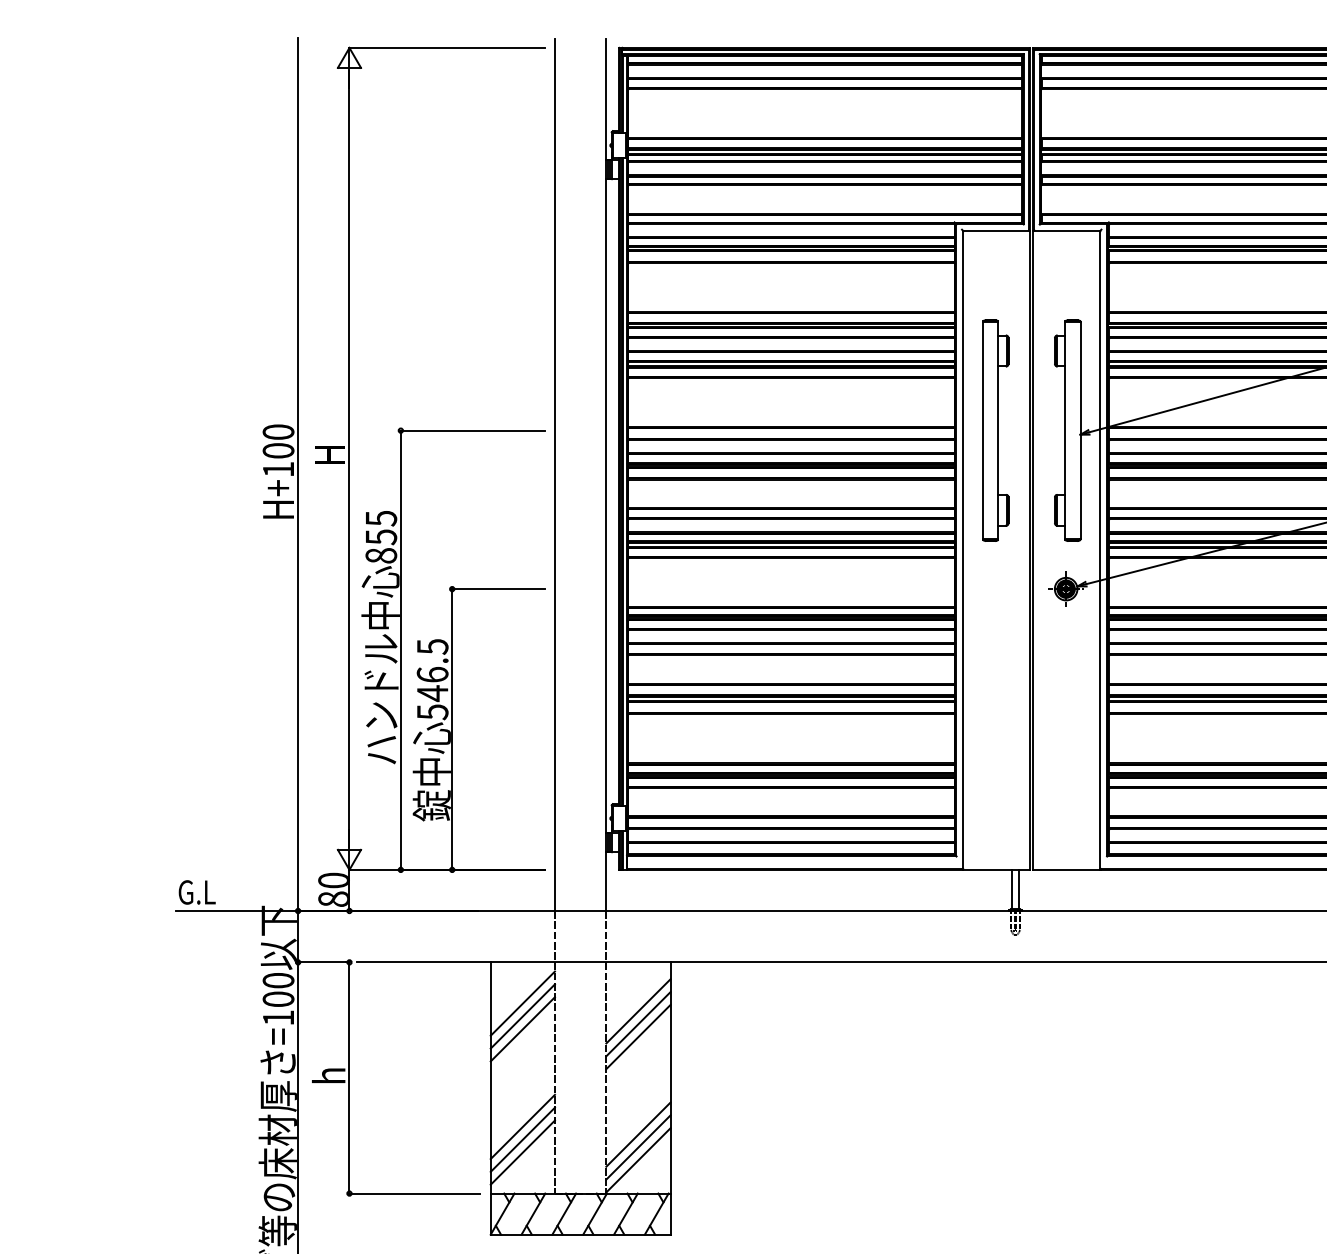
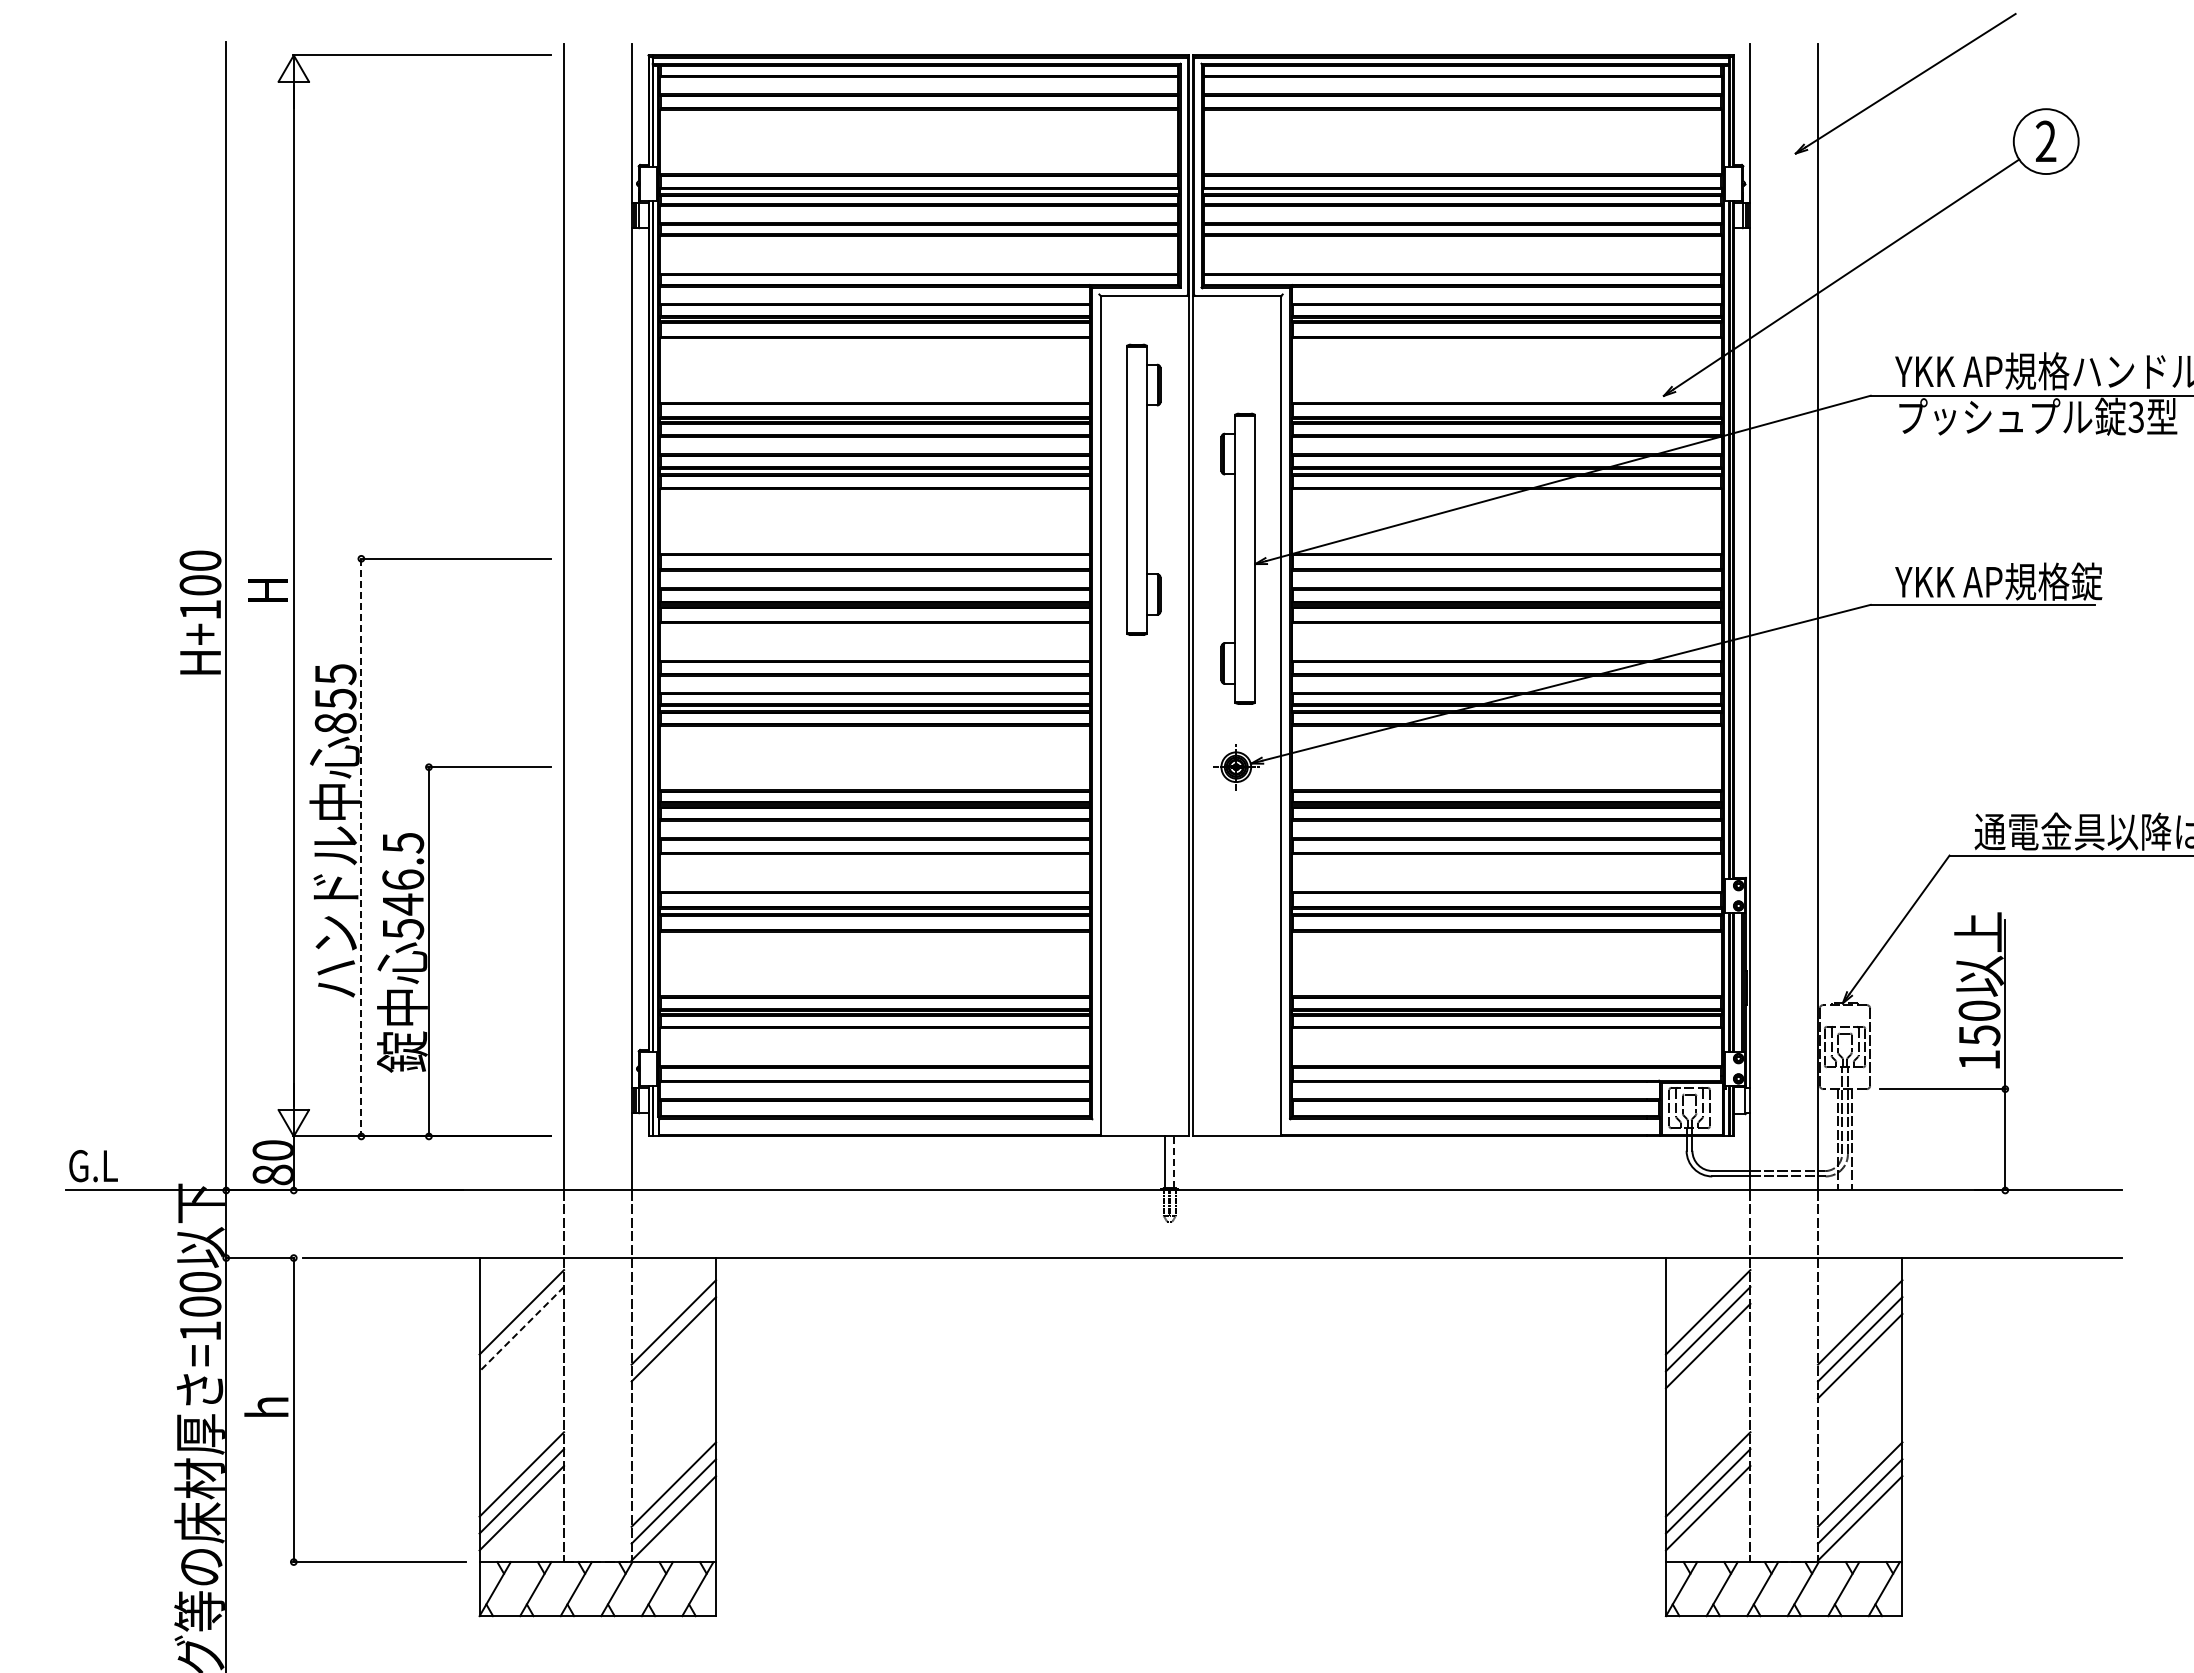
part: (995, 430) -> (1143, 489), moved
line: (400, 650) -> (361, 847), solid -> dashed
line: (1019, 888) -> (1174, 1161), solid -> dashed
line: (522, 1016) -> (521, 1329), solid -> dashed
line: (522, 1028) -> (521, 1345), removed
line: (638, 1037) -> (673, 1356), removed

